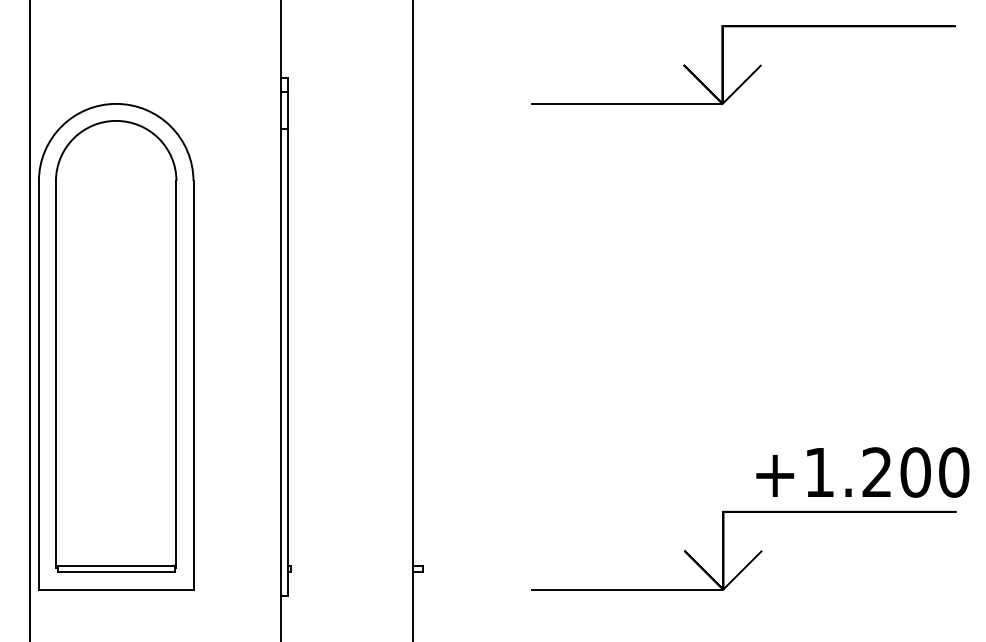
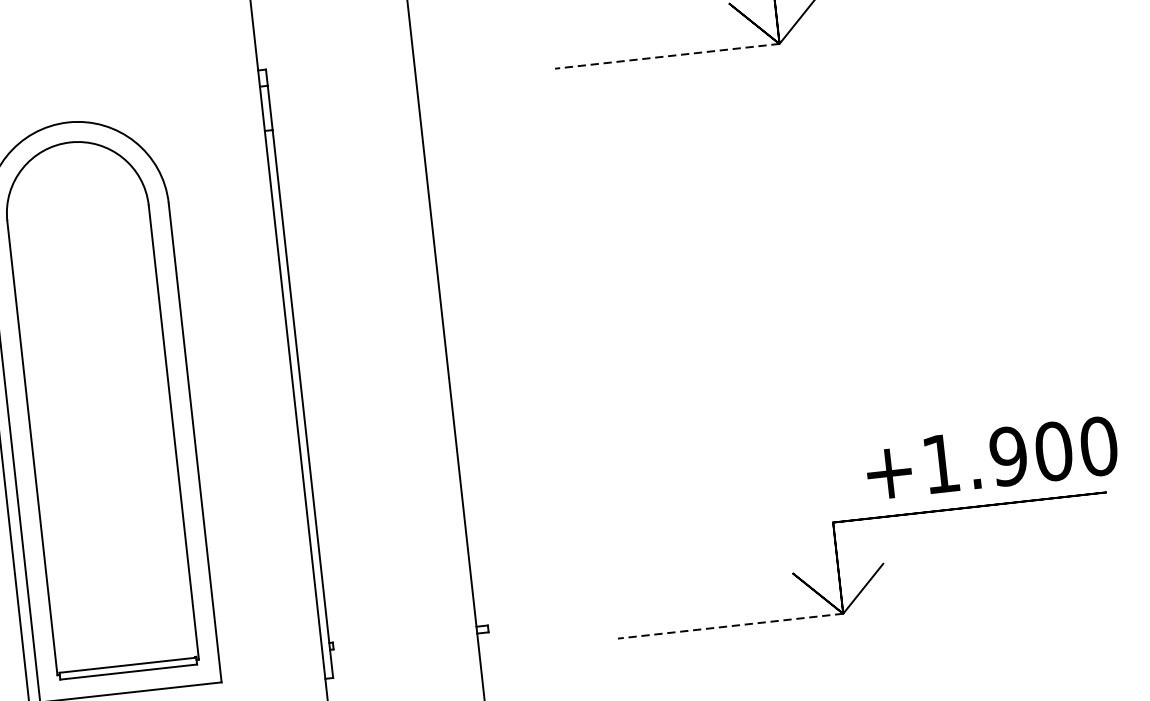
line: (626, 103) -> (666, 55), solid -> dashed
text: (877, 472) -> (1009, 456), +1.200 -> +1.900
line: (626, 589) -> (729, 626), solid -> dashed

